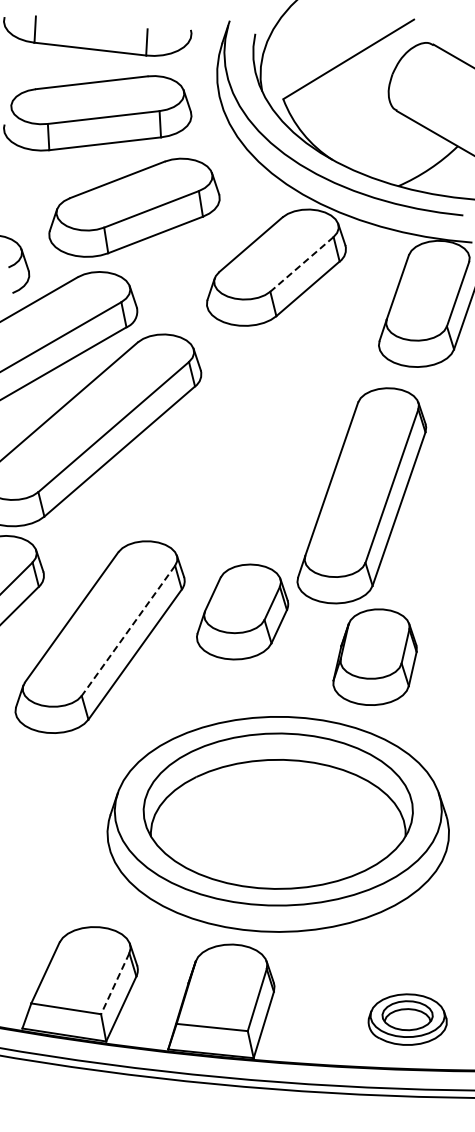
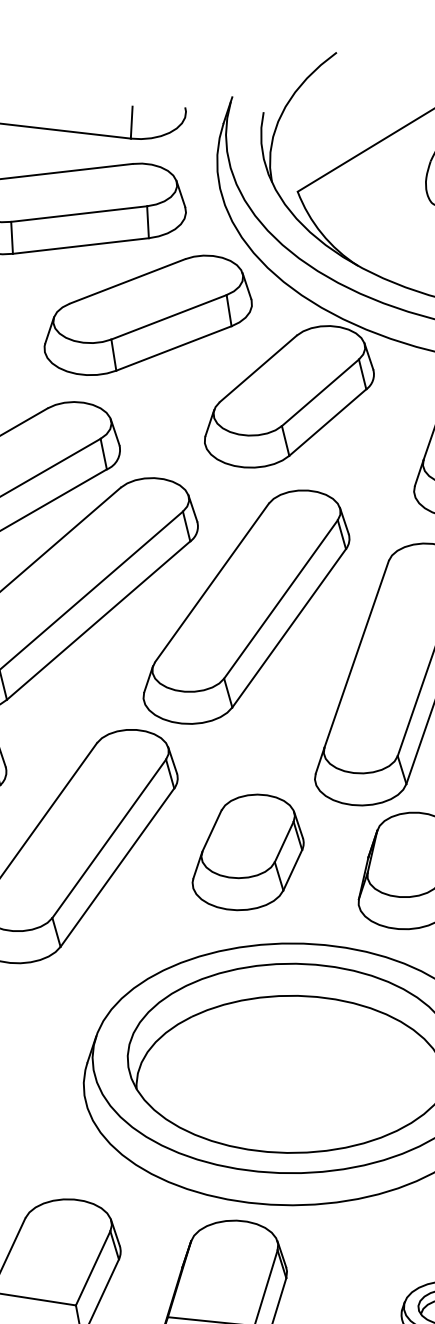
part: (134, 207) -> (148, 315), moved
line: (301, 264) -> (319, 392), dashed -> solid
part: (240, 440) -> (245, 607), added
part: (242, 611) -> (248, 851), moved
line: (128, 631) -> (109, 839), dashed -> solid
line: (115, 983) -> (93, 1268), dashed -> solid

